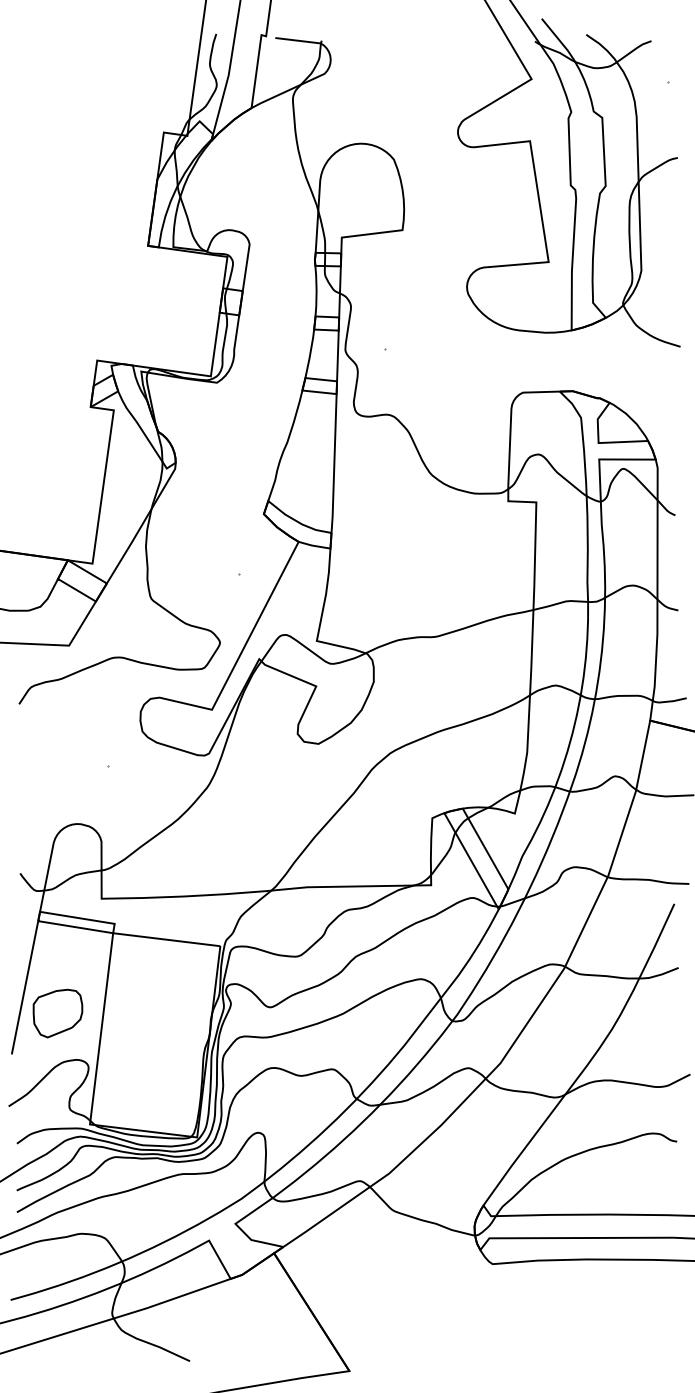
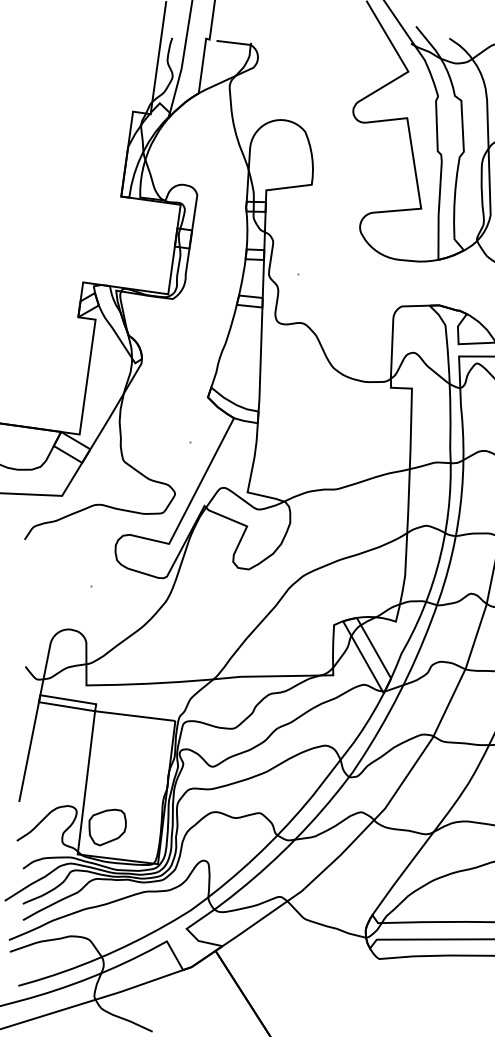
part: (57, 1013) -> (107, 827), moved

